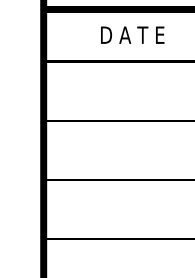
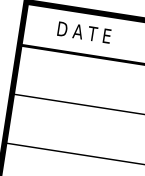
text: (132, 34) -> (84, 32), moved

